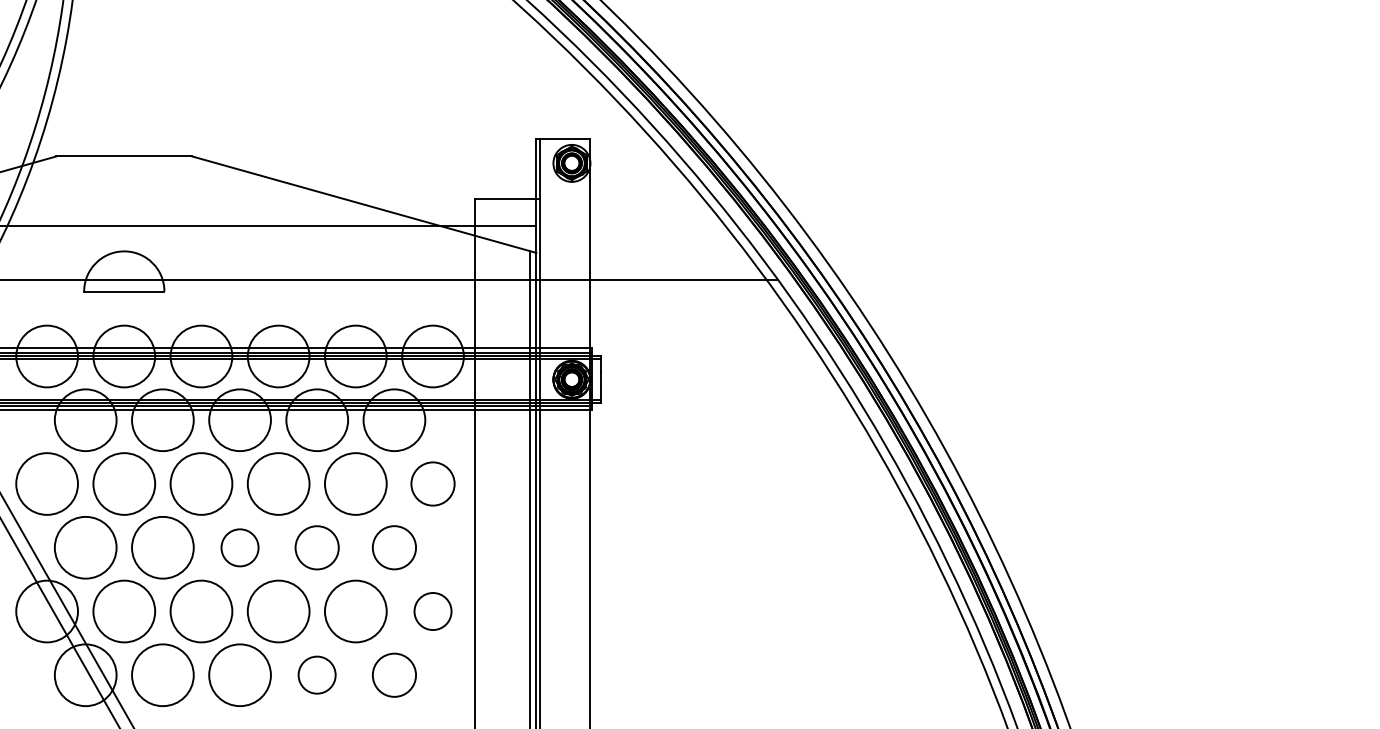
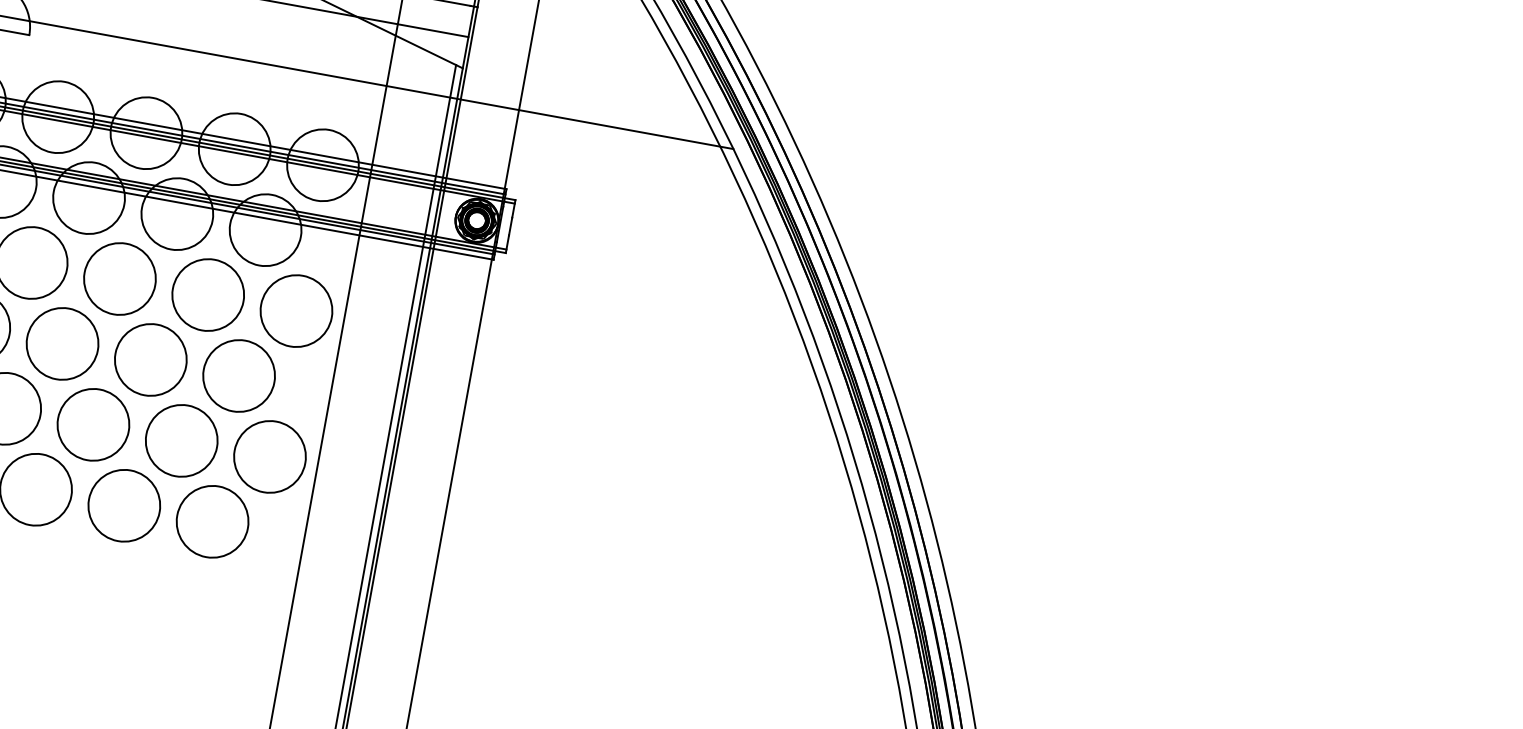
circle: (432, 483) -> (295, 310), size x1.43
circle: (239, 547) -> (61, 343), size x1.67
circle: (316, 547) -> (150, 359), size x1.43
circle: (394, 547) -> (239, 375), size x1.43
circle: (432, 611) -> (269, 456), size x1.67
circle: (316, 674) -> (123, 504), size x1.67
circle: (394, 675) -> (212, 522), size x1.43

